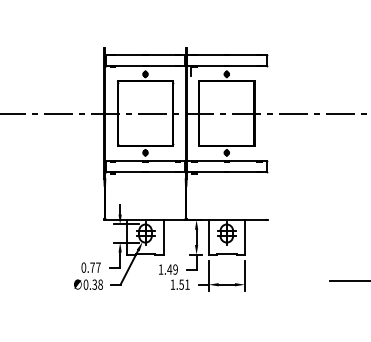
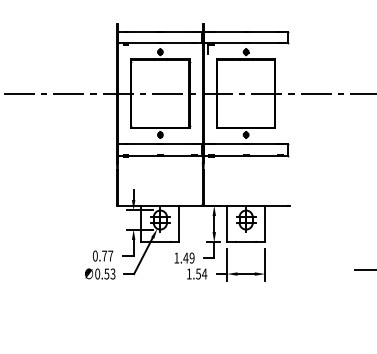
text: (97, 284) -> (109, 273), 0.38 -> 0.53
text: (187, 284) -> (204, 273), 1.51 -> 1.54

